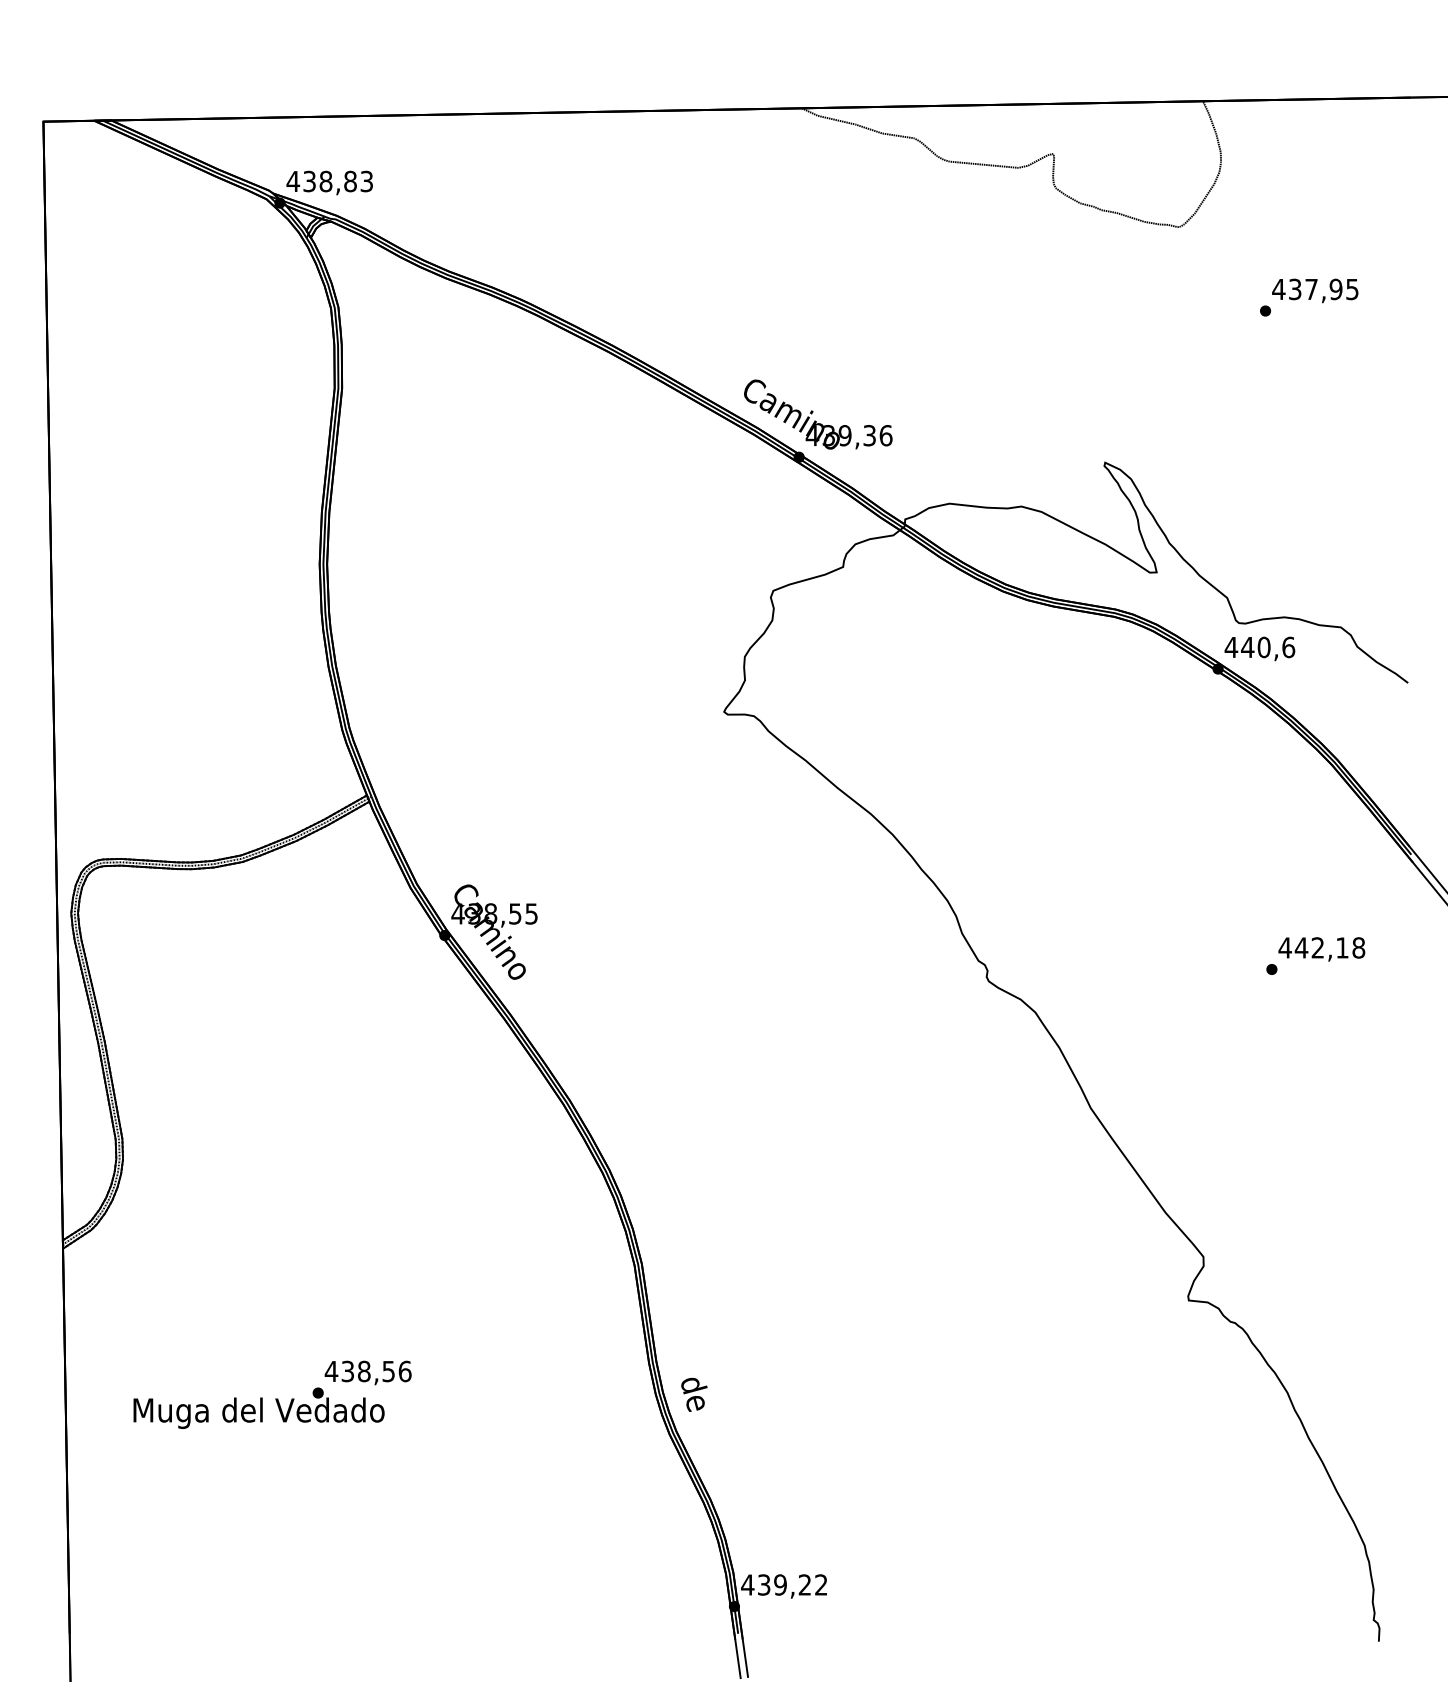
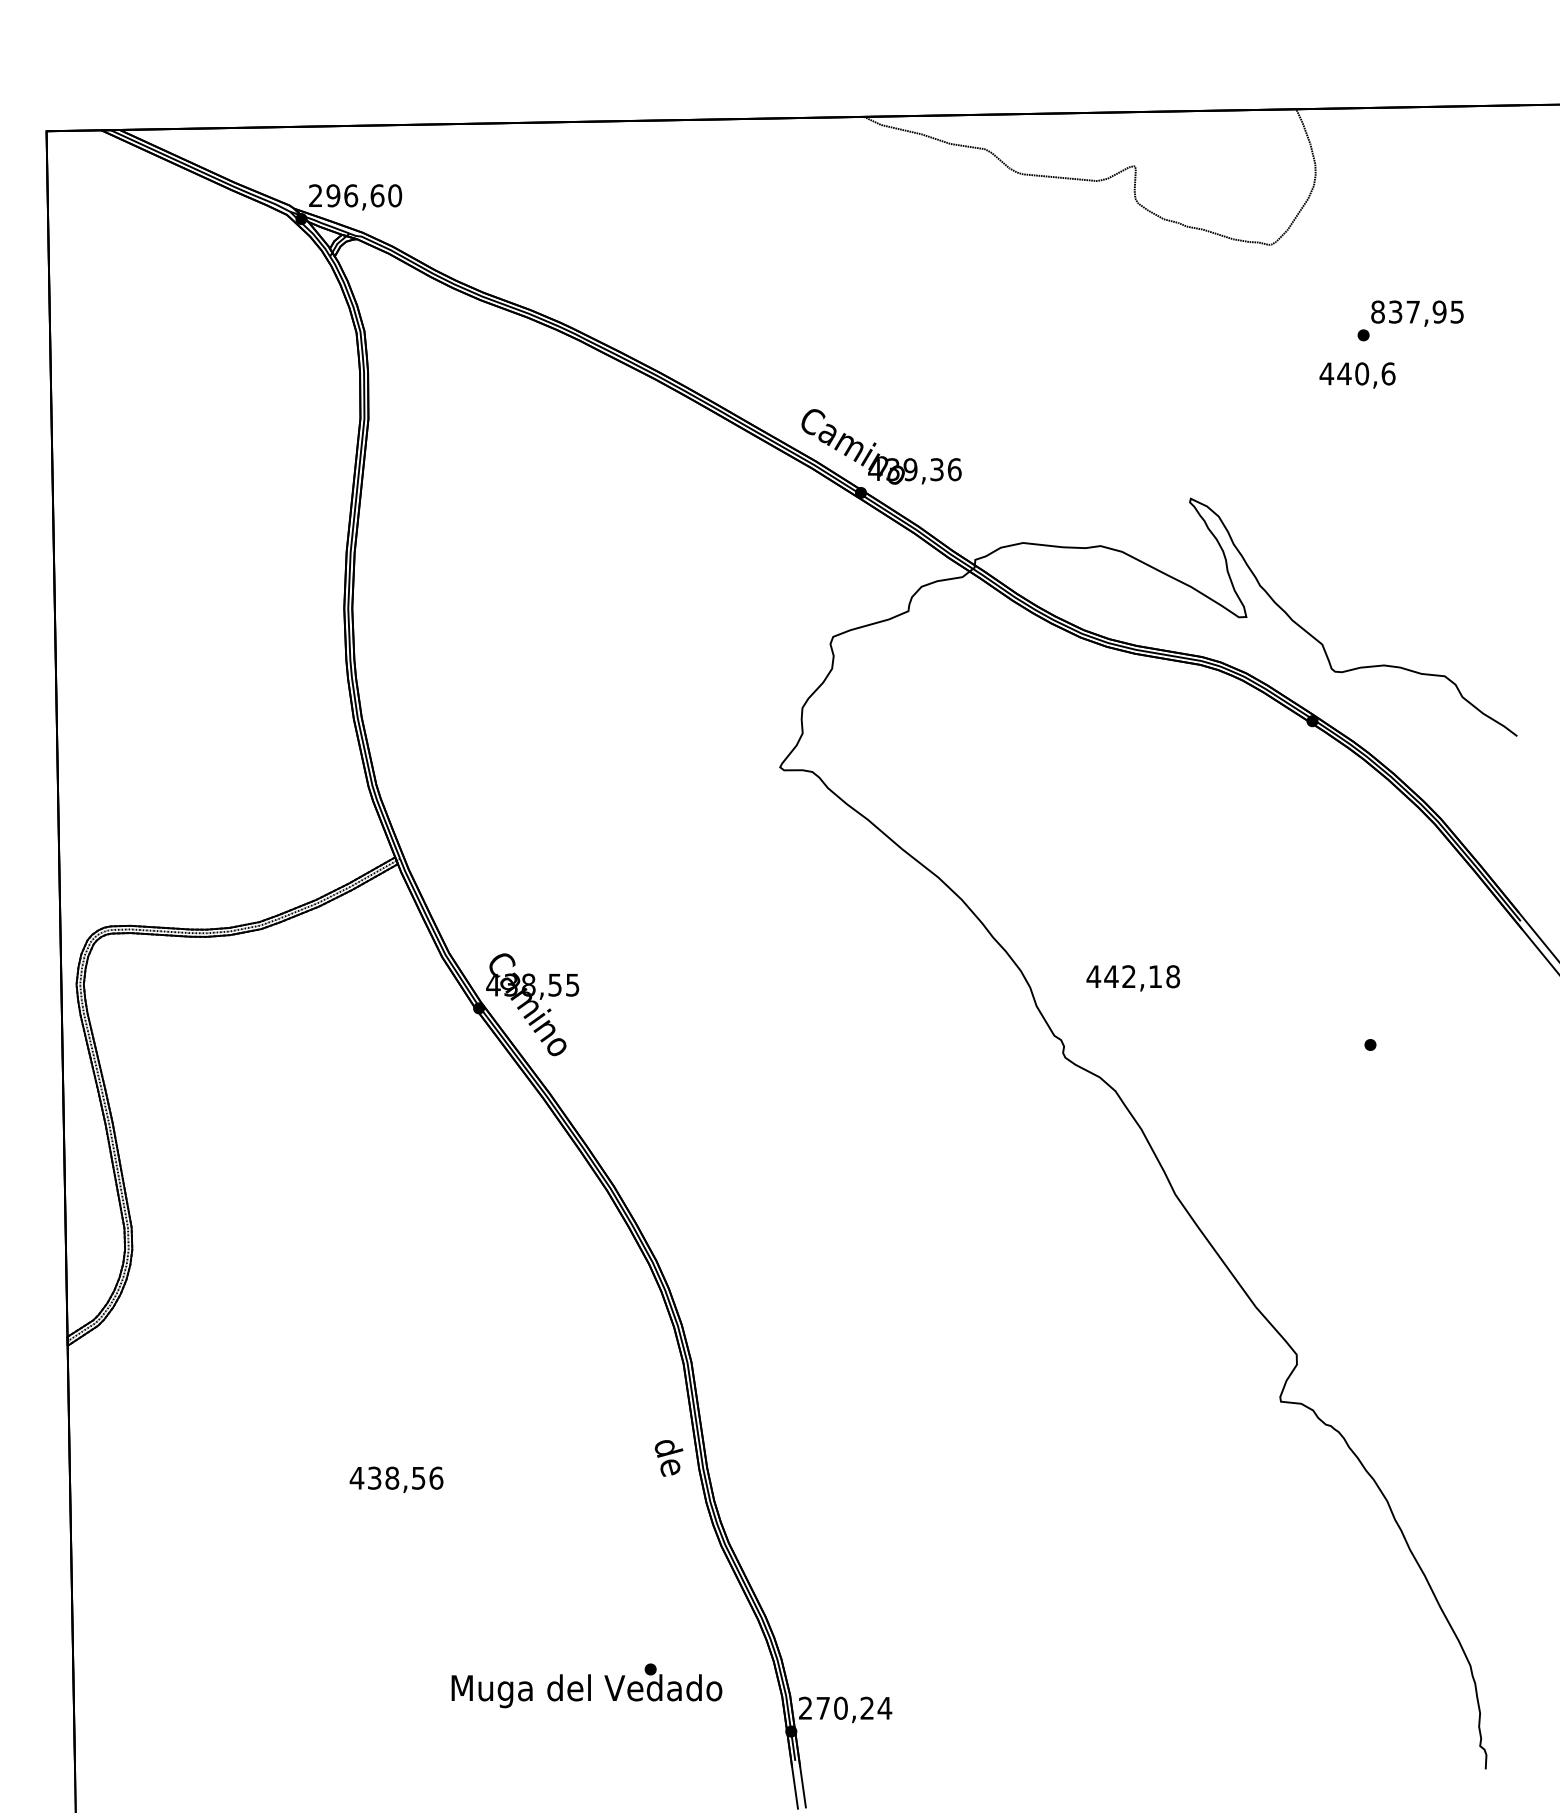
text: (330, 181) -> (355, 195), 438,83 -> 296,60
text: (1278, 288) -> (1377, 311), 437,95 -> 837,95
text: (1259, 648) -> (1357, 375), moved
text: (1322, 949) -> (1133, 978), moved
text: (693, 1394) -> (668, 1458), moved
text: (258, 1407) -> (586, 1685), moved
text: (784, 1584) -> (845, 1707), 439,22 -> 270,24

